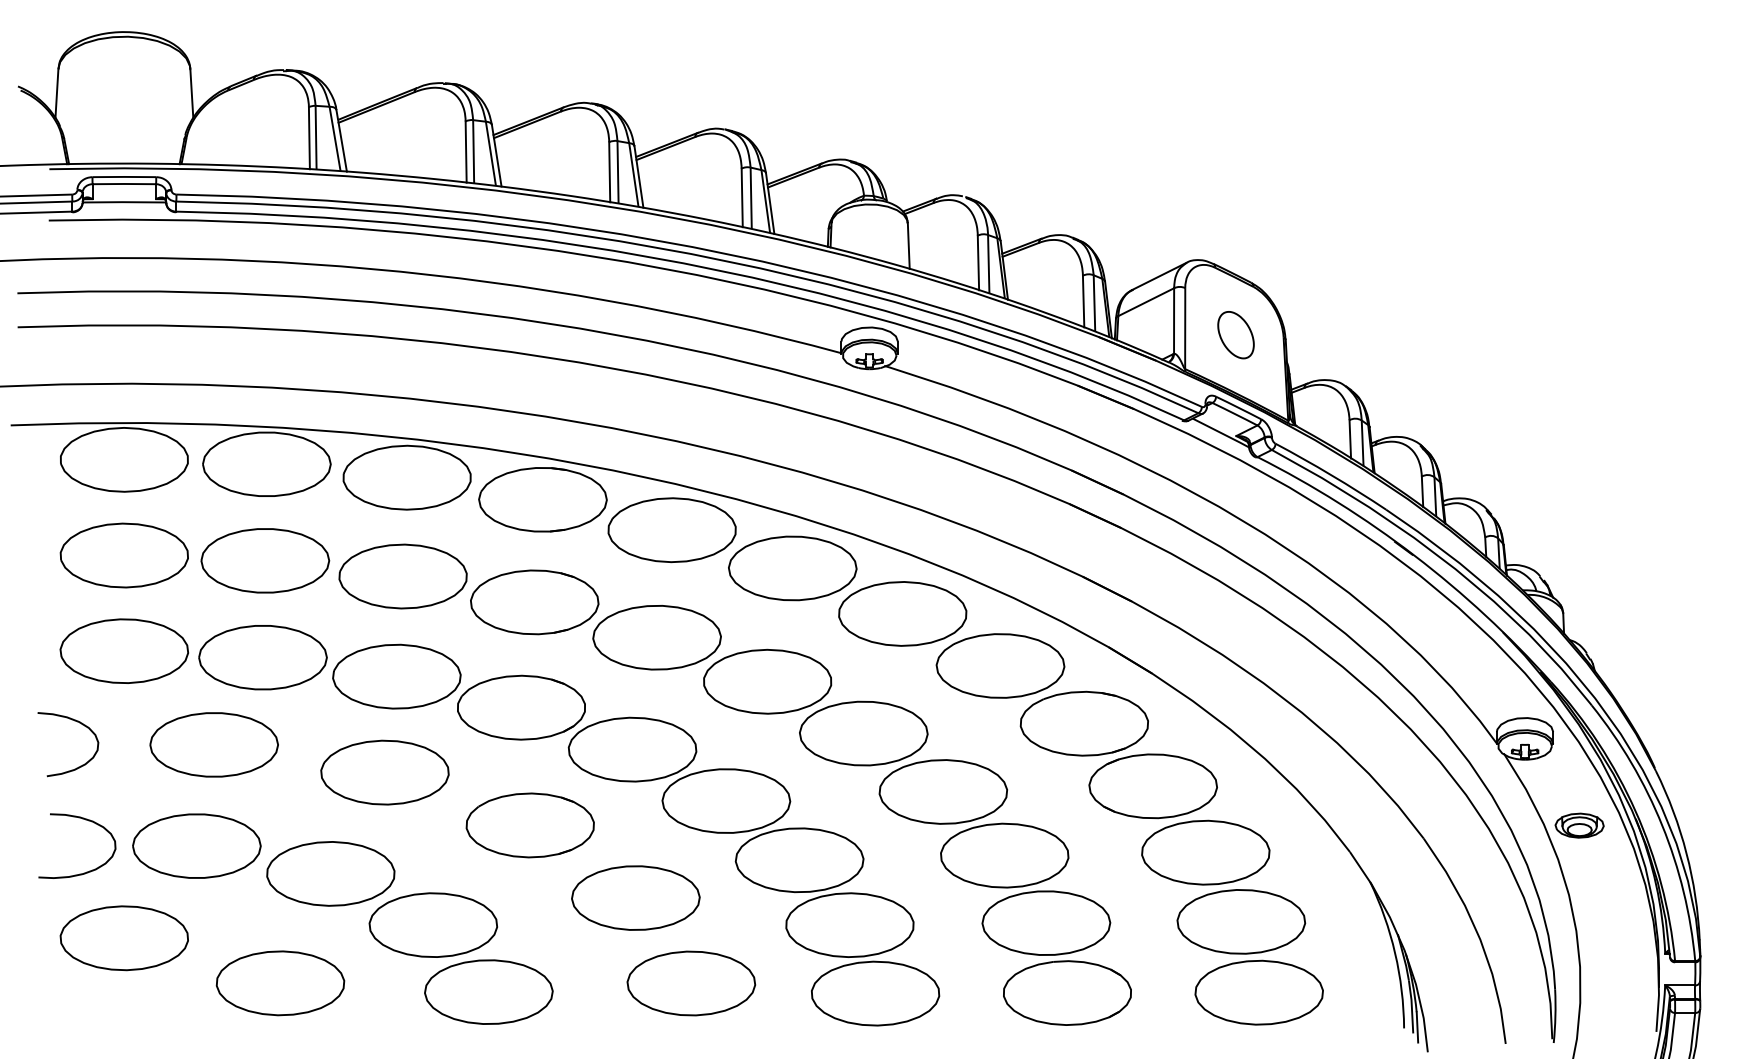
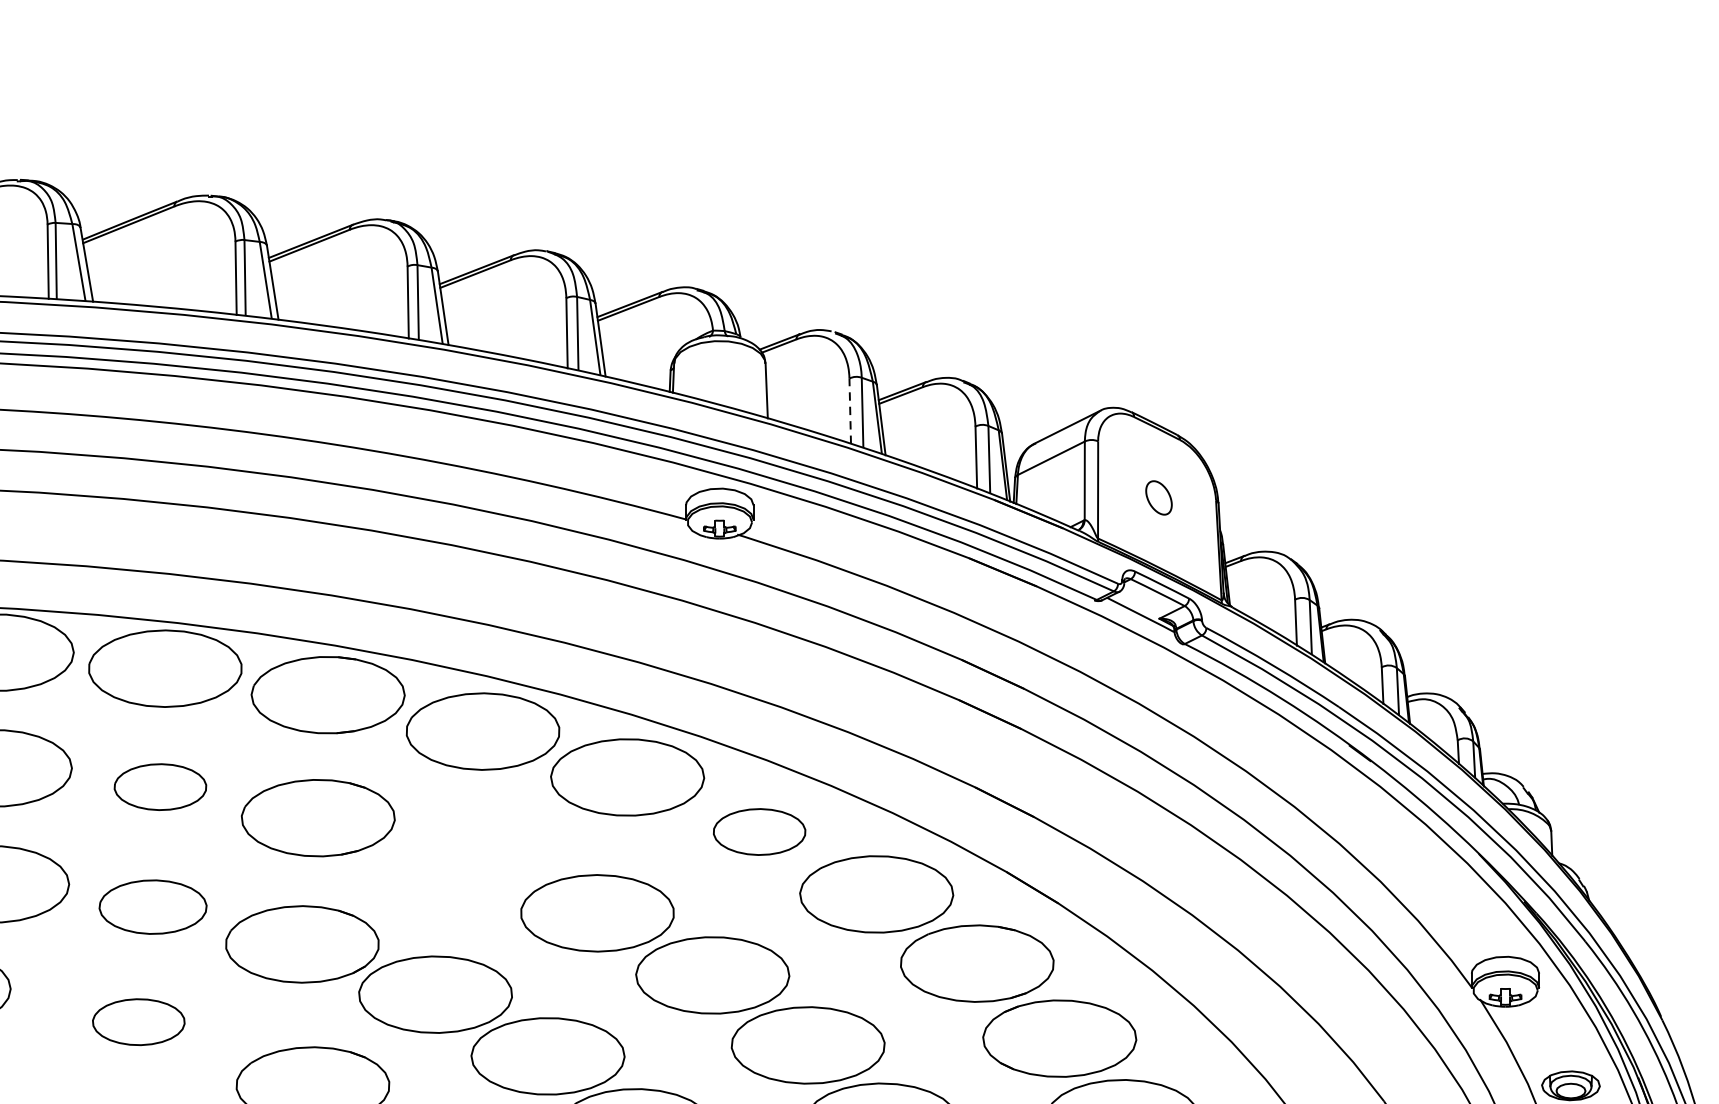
line: (978, 262) -> (850, 410), solid -> dashed
part: (1235, 335) -> (1158, 498), size x0.6
part: (402, 576) -> (159, 787), size x0.6
part: (902, 613) -> (759, 831), size x0.6
part: (656, 637) -> (464, 860), removed
part: (396, 676) -> (152, 907), size x0.7
part: (384, 772) -> (138, 1022), size x0.6

